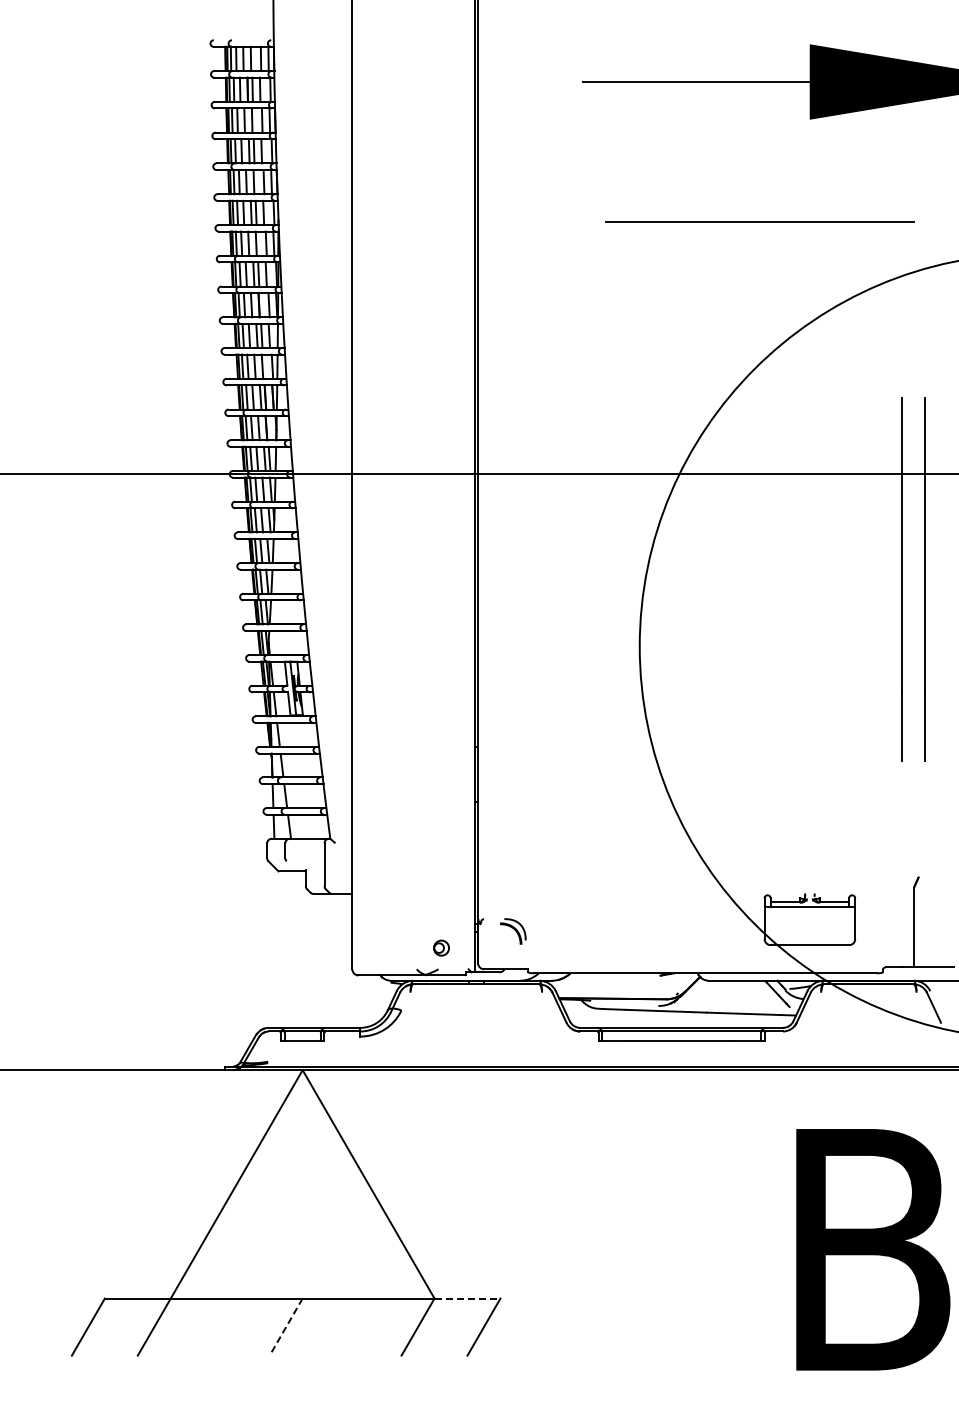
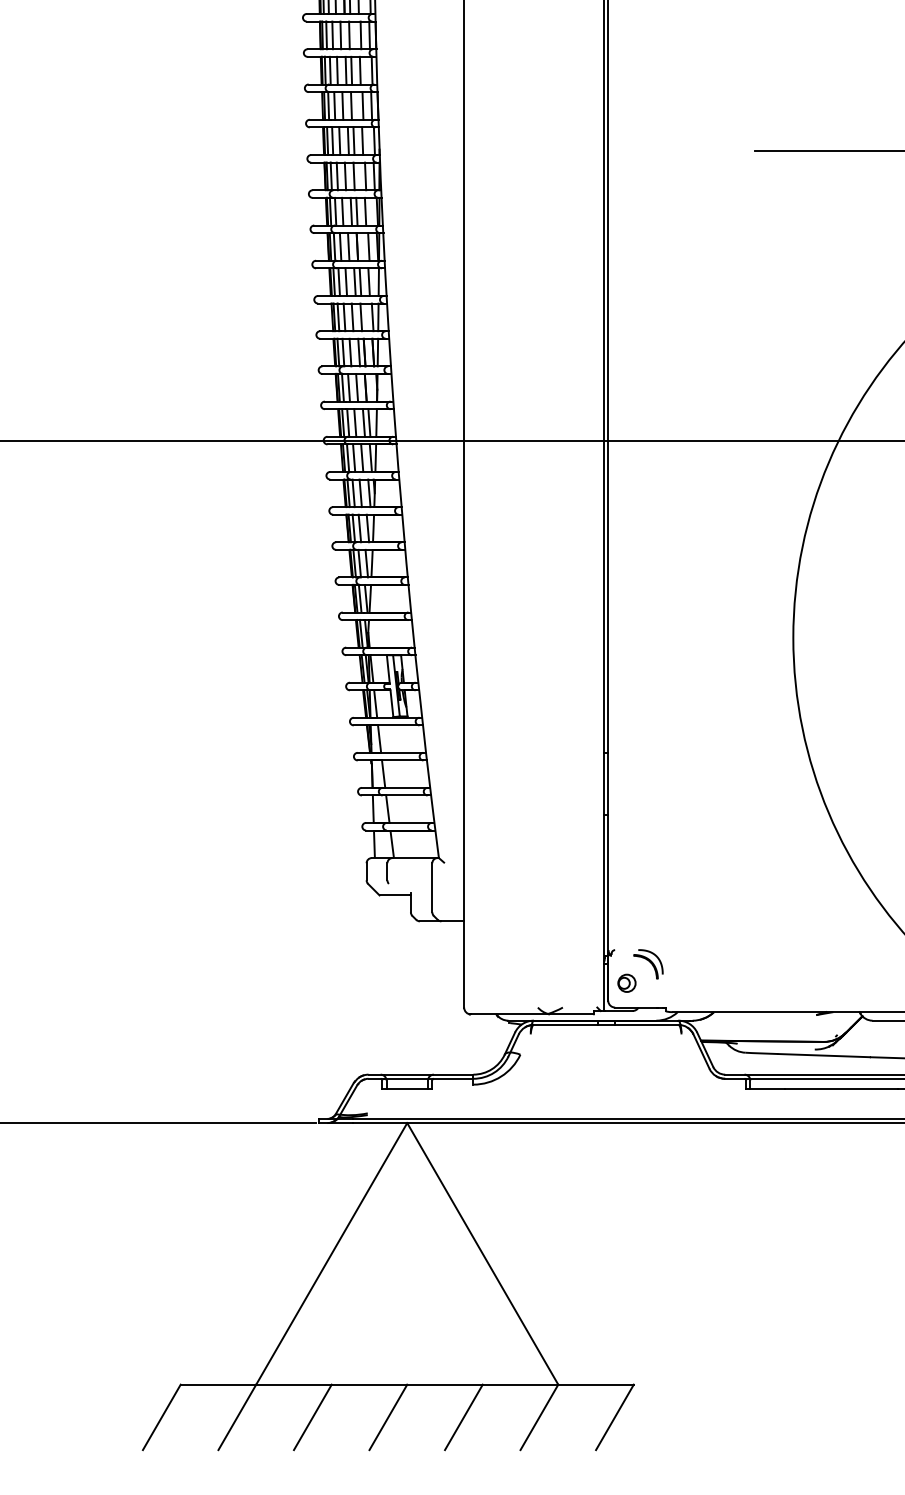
part: (441, 947) -> (626, 982), moved
line: (467, 1298) -> (596, 1384), dashed -> solid
line: (219, 1326) -> (311, 1416), added
line: (351, 1326) -> (463, 1416), added
line: (286, 1327) -> (388, 1417), dashed -> solid

